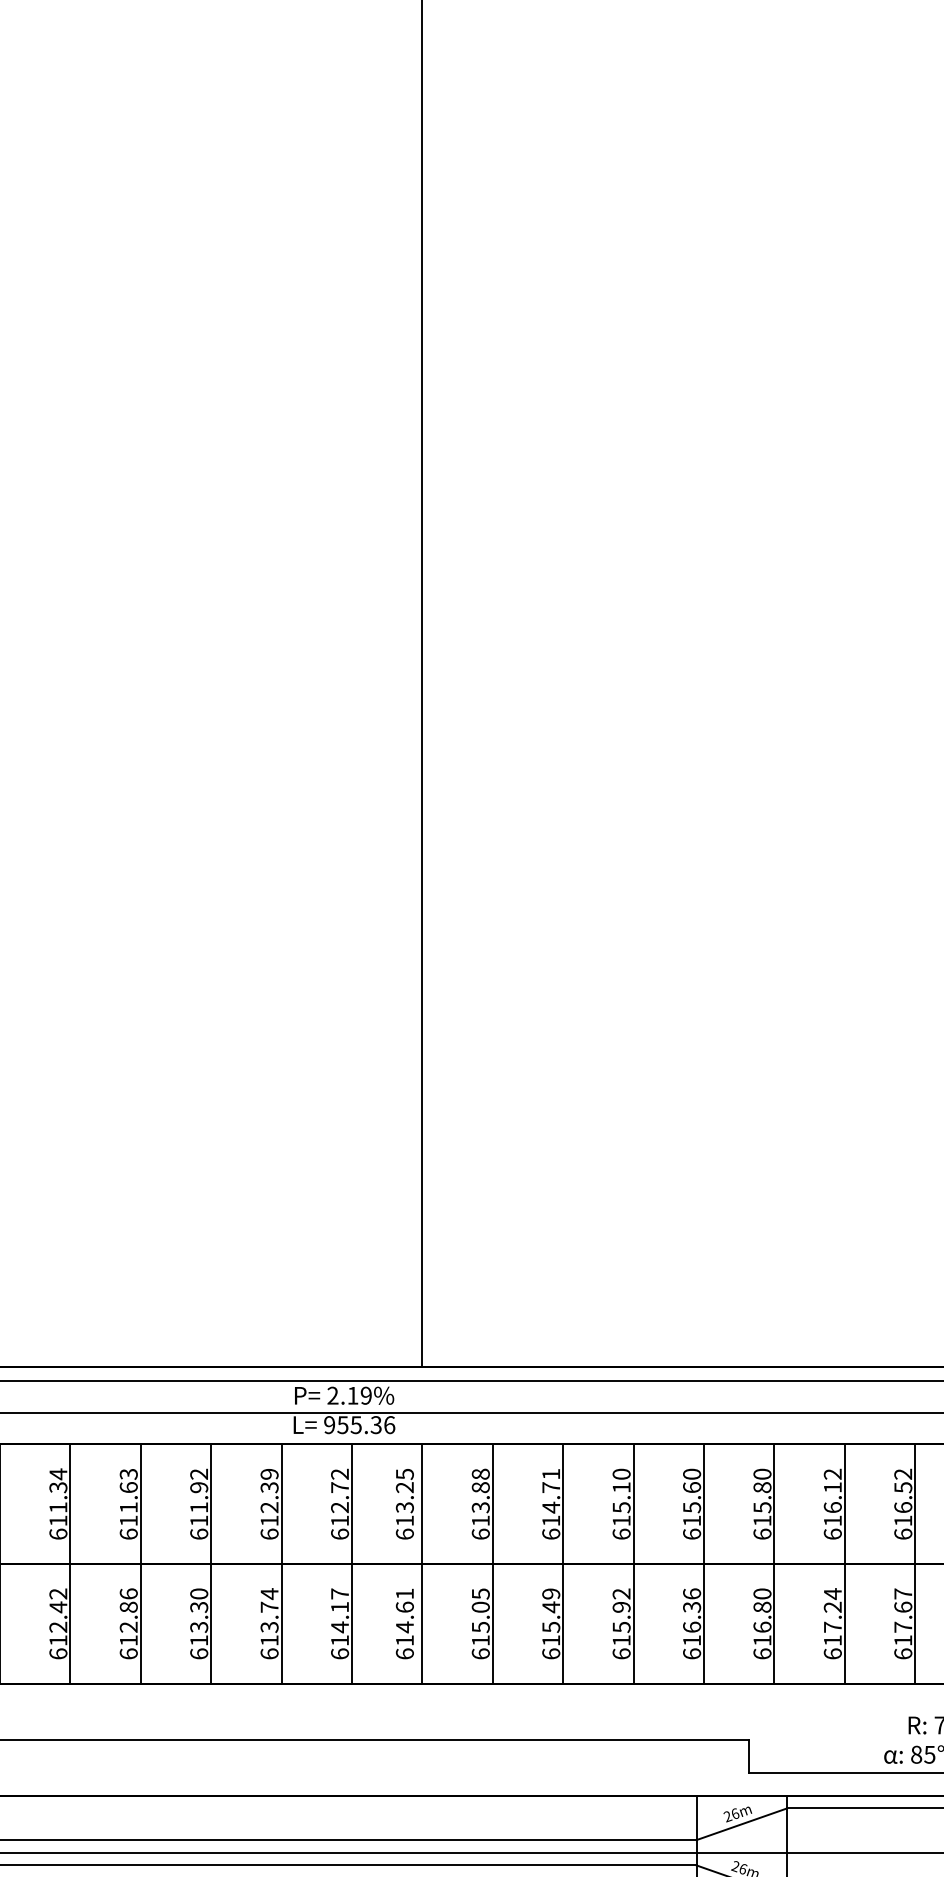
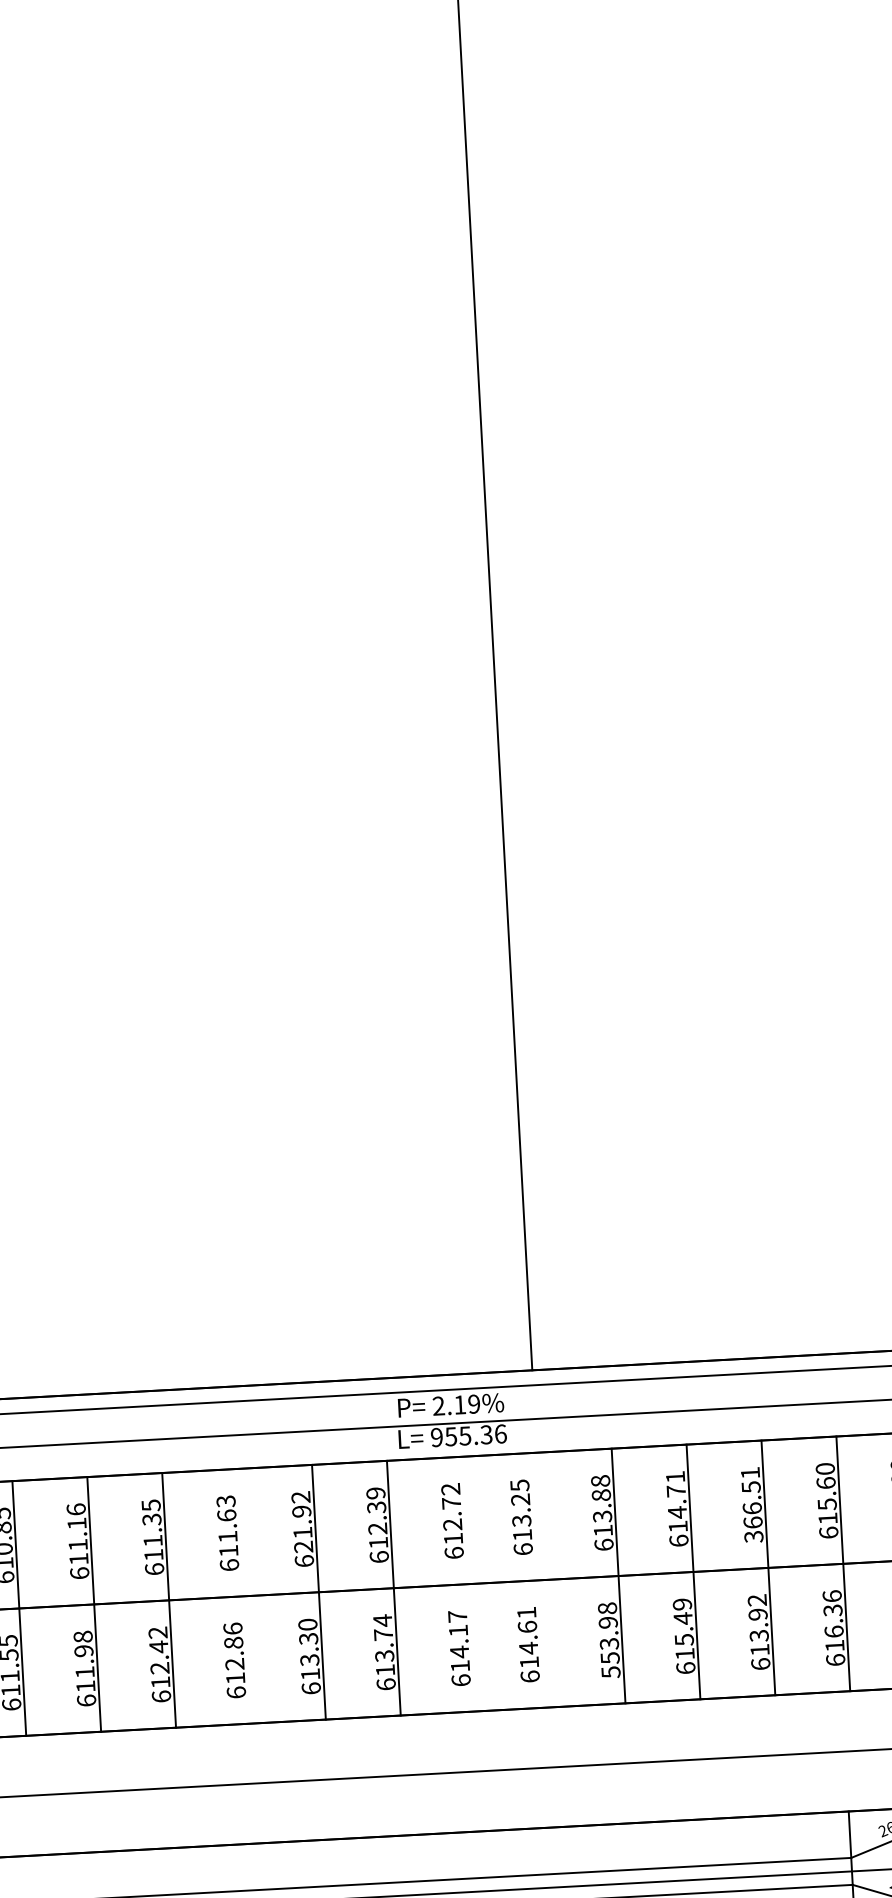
text: (58, 1474) -> (151, 1505), 611.34 -> 611.35
text: (621, 1503) -> (751, 1504), 615.10 -> 366.51
text: (198, 1520) -> (302, 1546), 611.92 -> 621.92
line: (140, 1563) -> (243, 1595), removed
line: (352, 1563) -> (469, 1583), removed
line: (422, 1563) -> (543, 1579), removed
text: (480, 1623) -> (608, 1639), 615.05 -> 553.98
text: (621, 1627) -> (759, 1636), 615.92 -> 613.92

